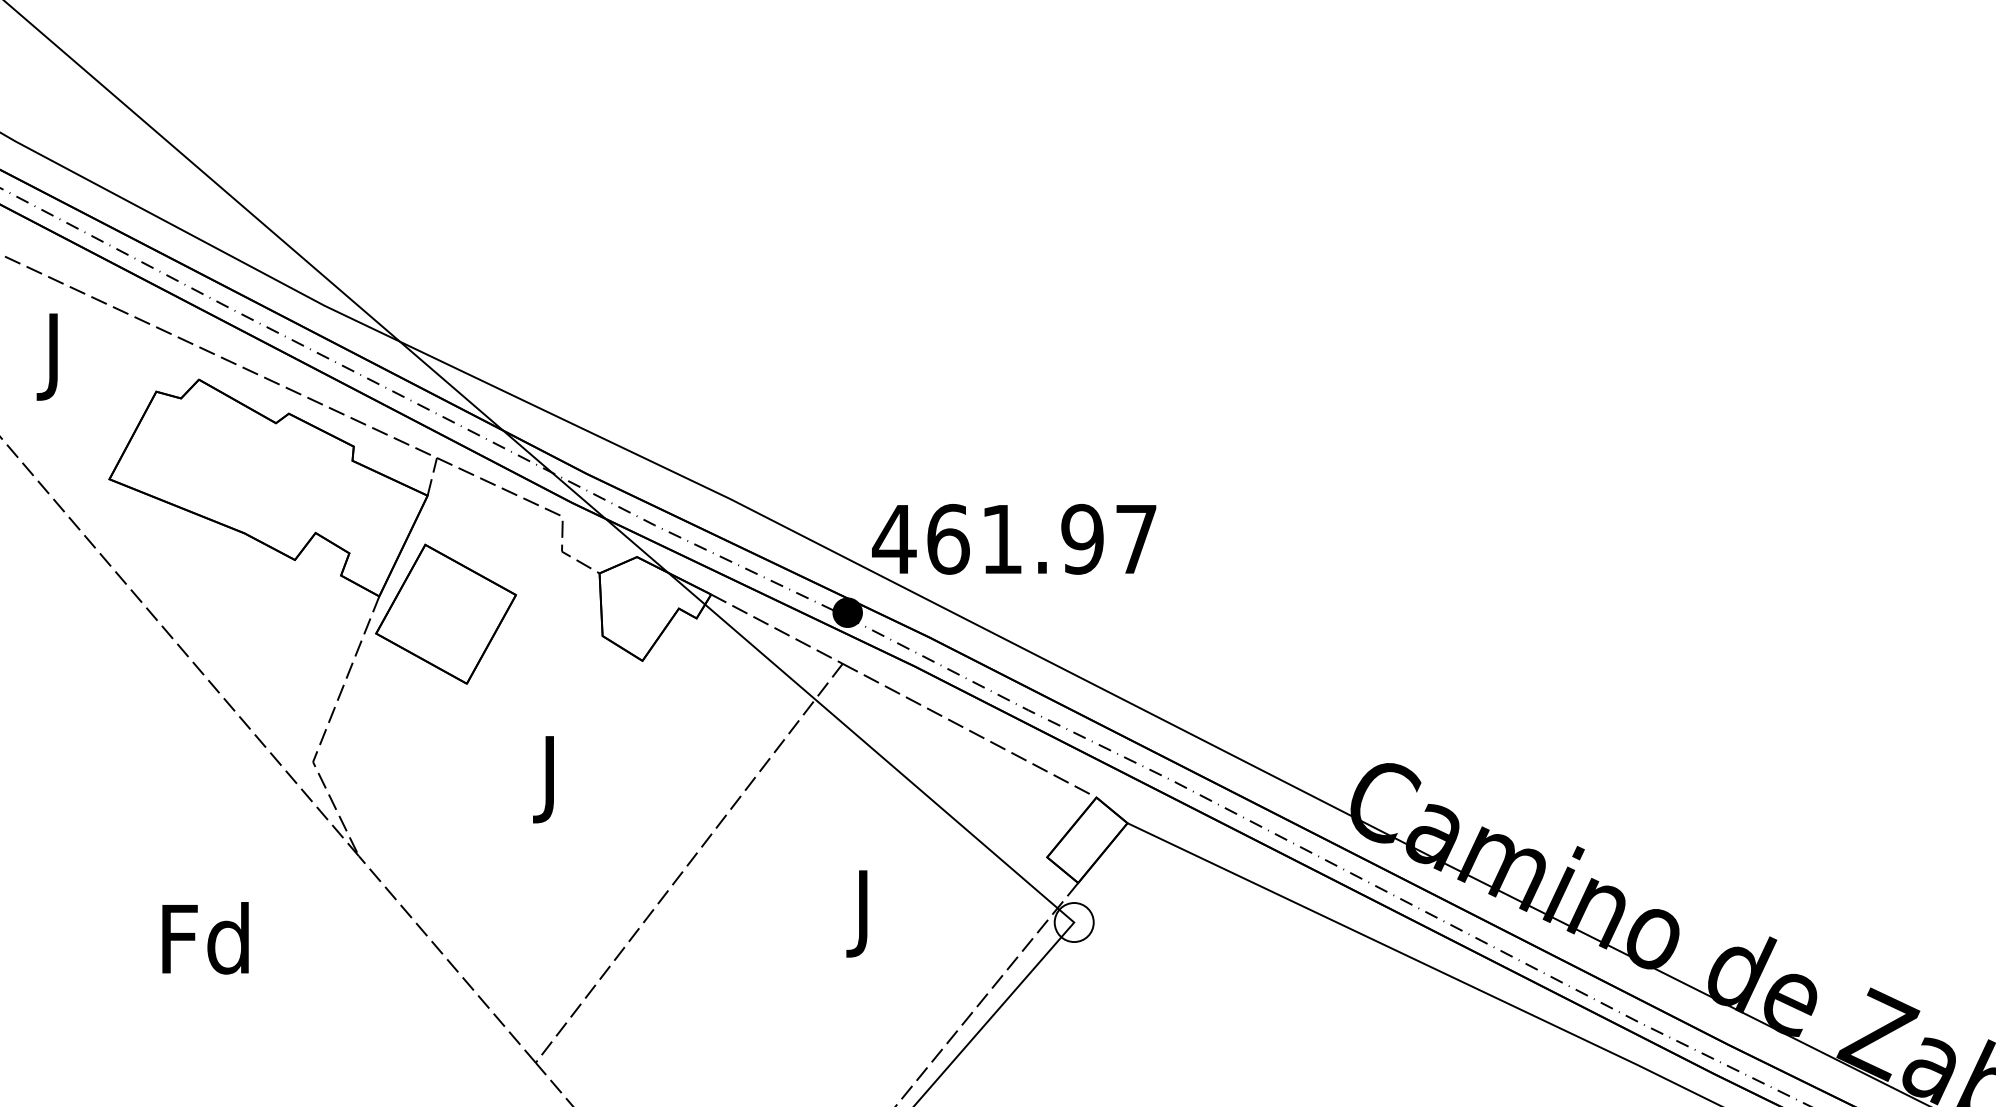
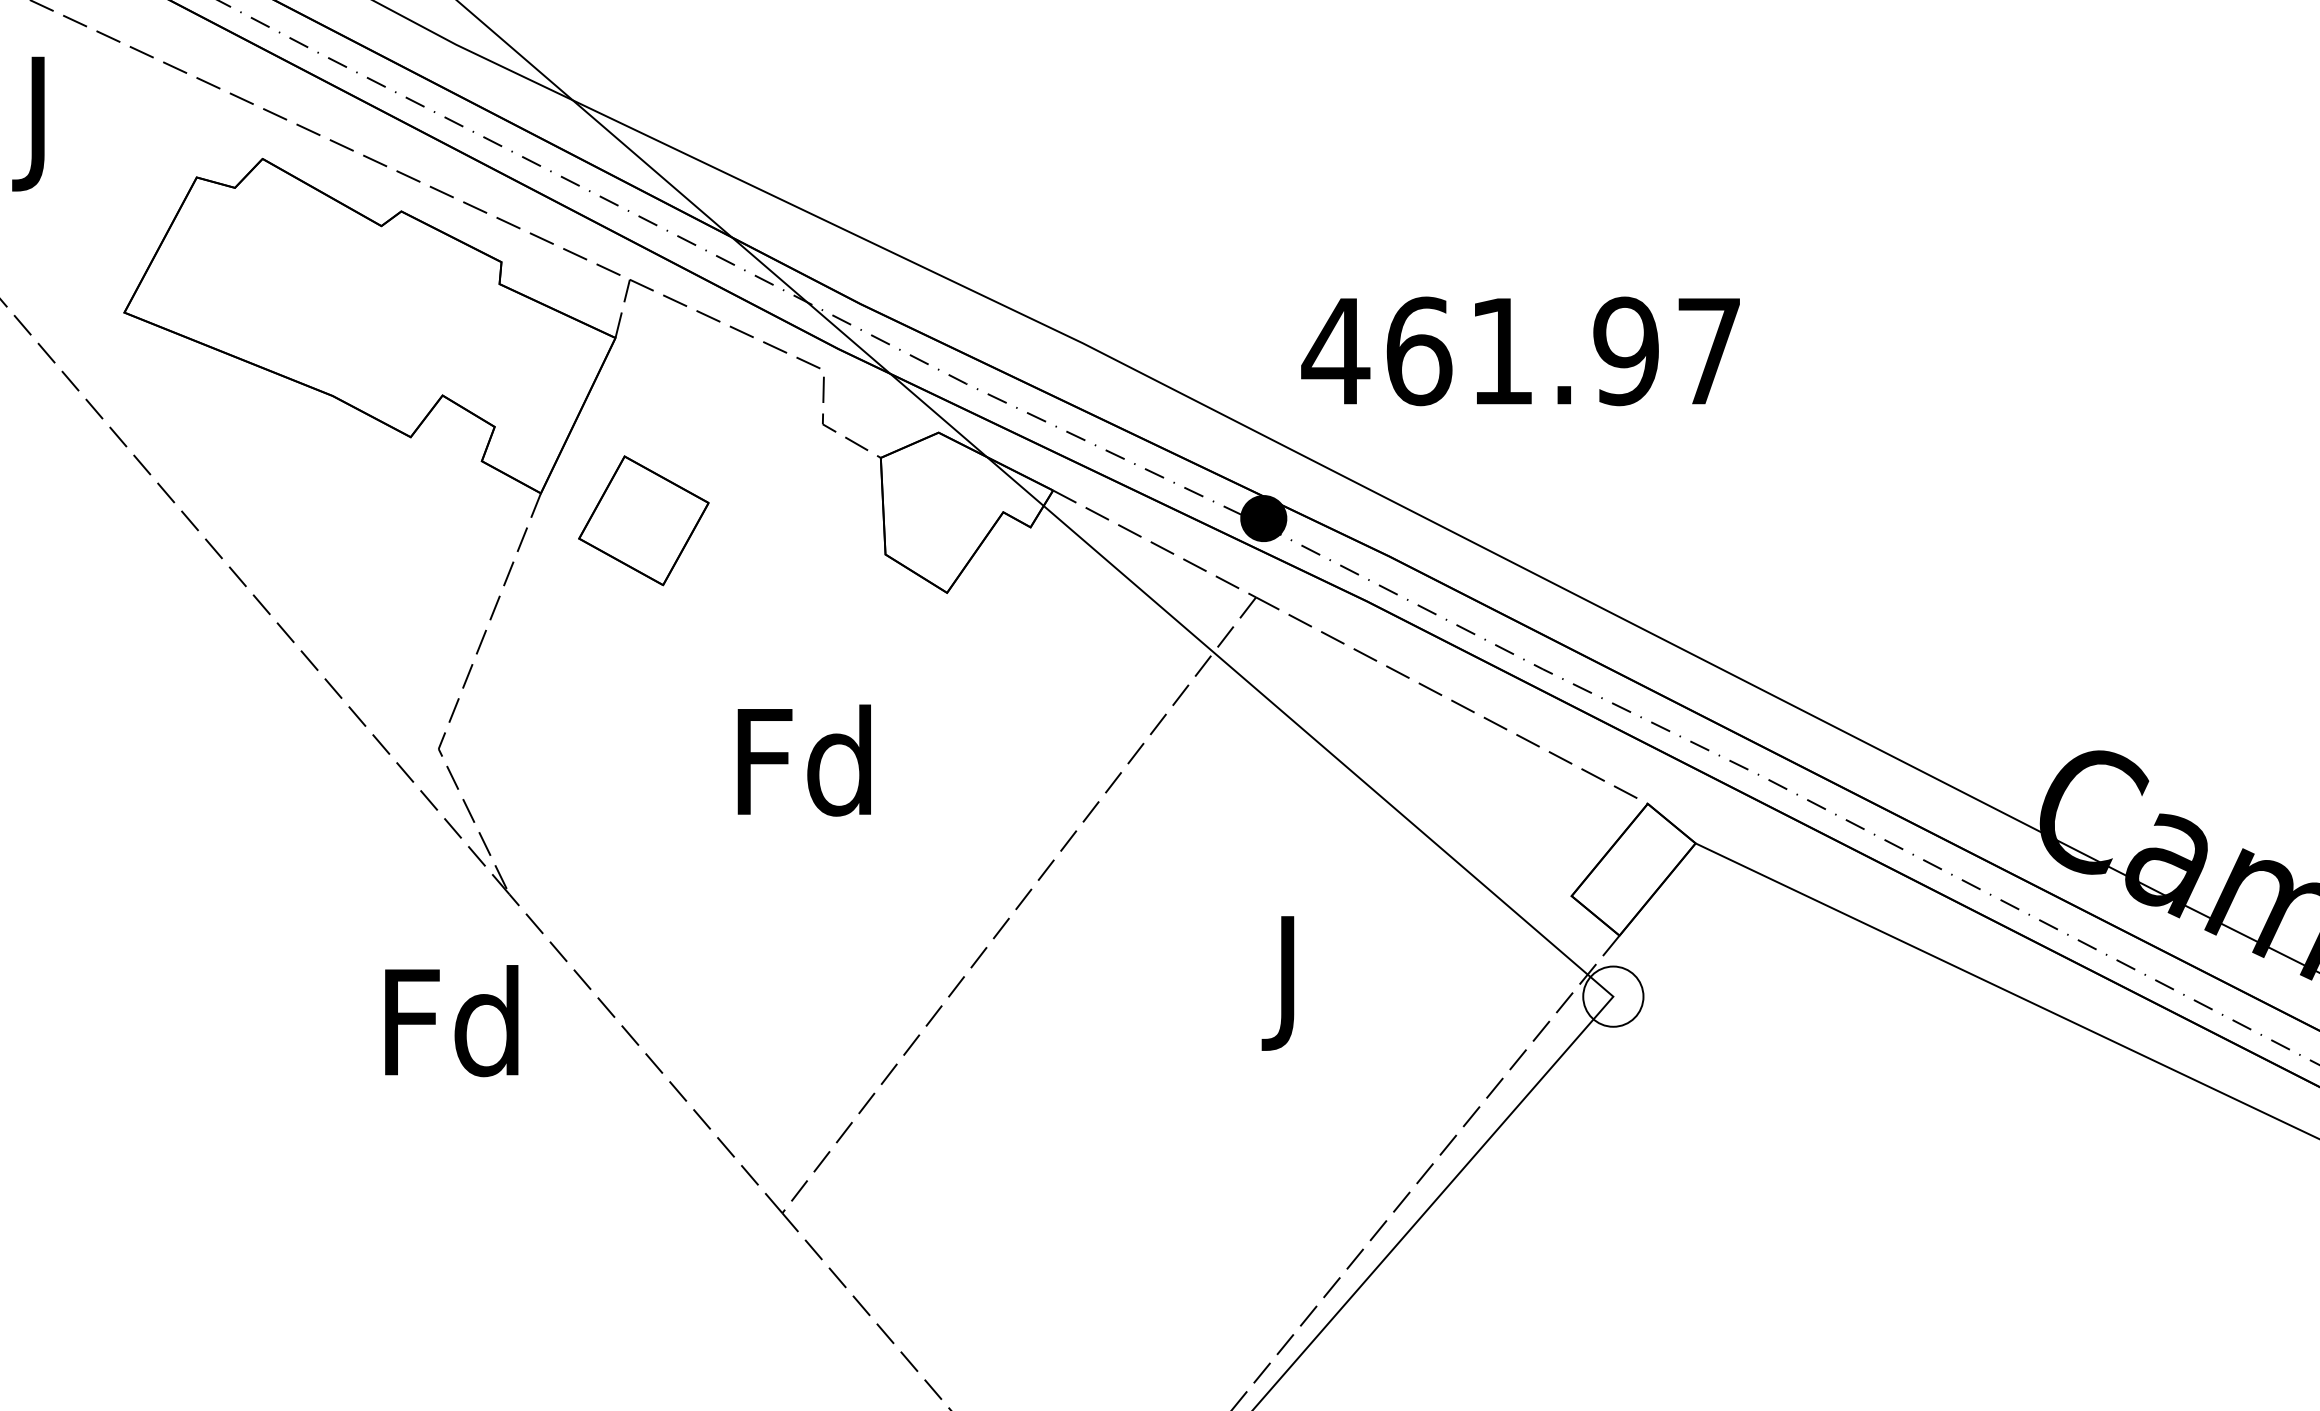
text: (1014, 539) -> (1521, 351), moved
part: (445, 613) -> (643, 519), size x0.6
text: (550, 778) -> (805, 774), J -> Fd
text: (205, 938) -> (451, 1021), moved

